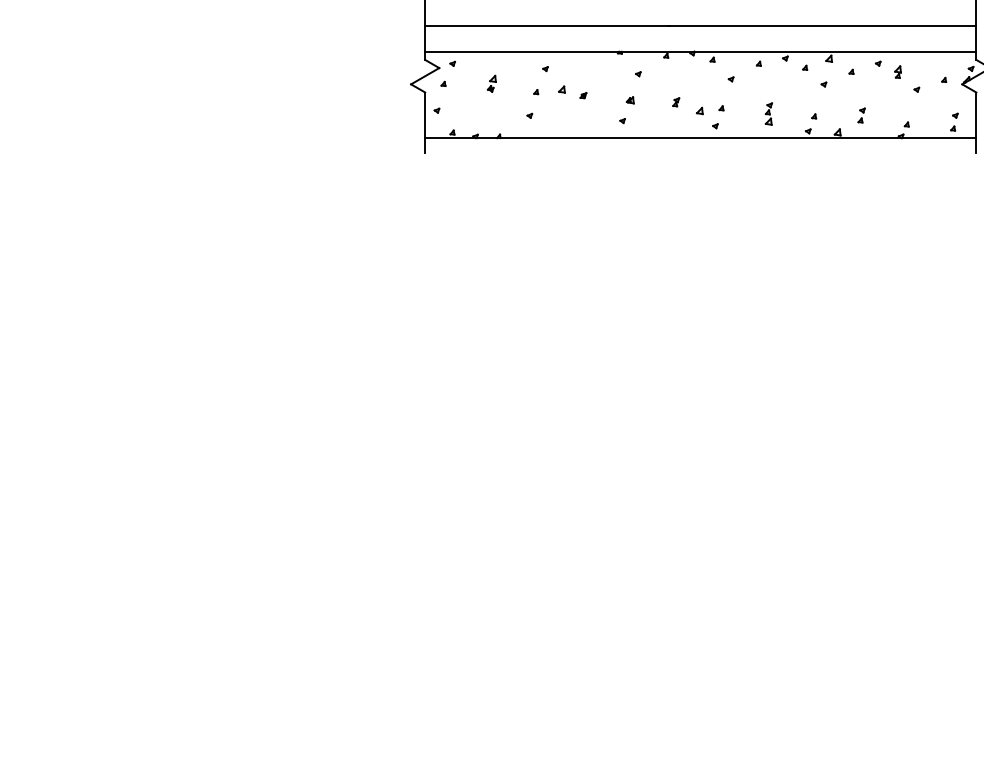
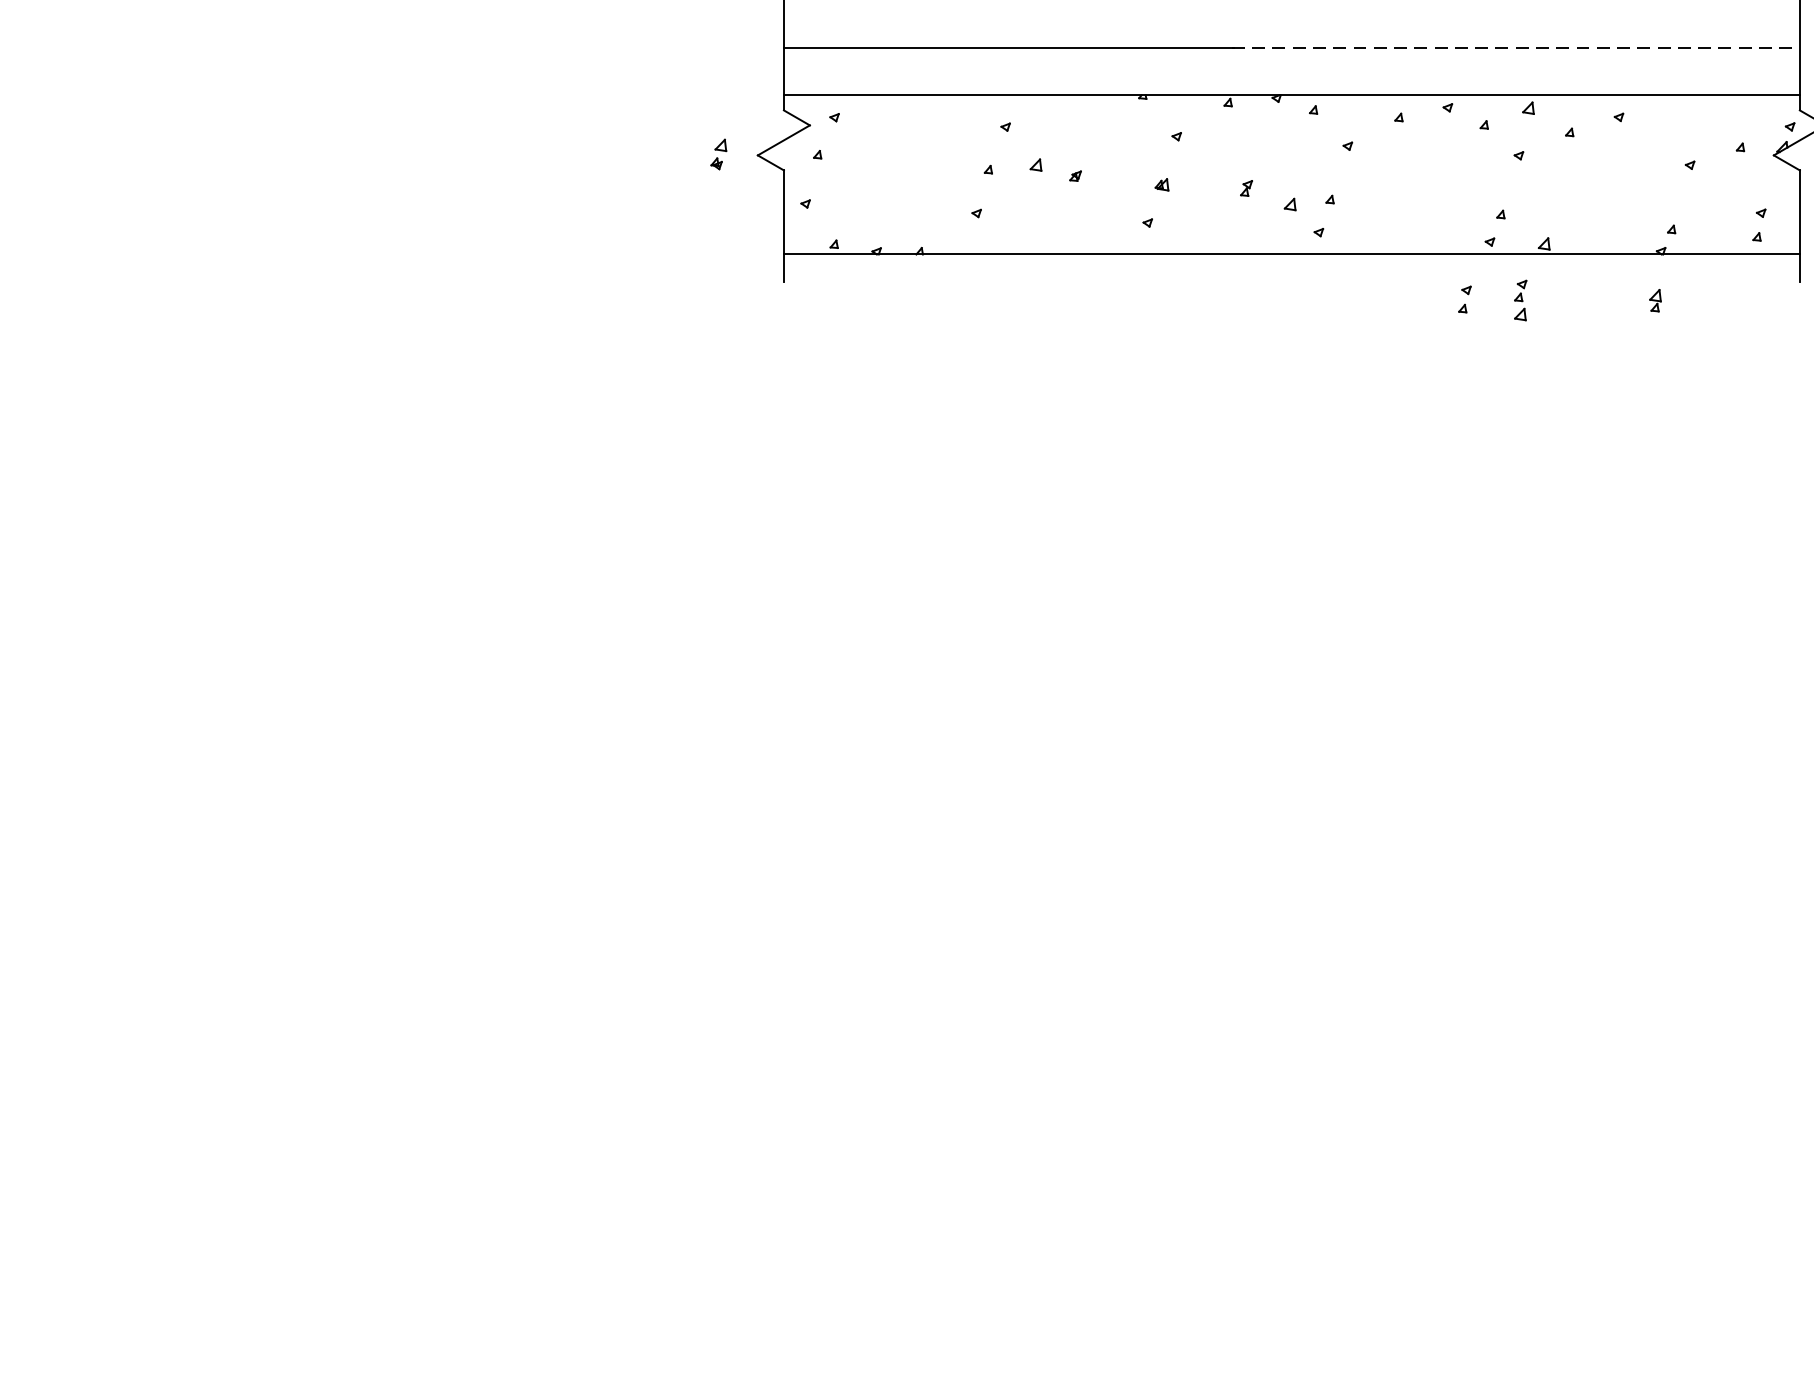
line: (822, 26) -> (1516, 48), solid -> dashed
part: (897, 71) -> (1654, 299), moved
part: (491, 83) -> (718, 153), moved
part: (768, 113) -> (1519, 299), moved
part: (861, 115) -> (1464, 299), moved

